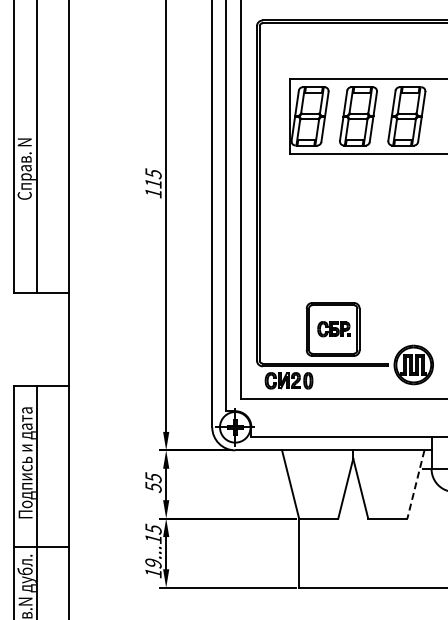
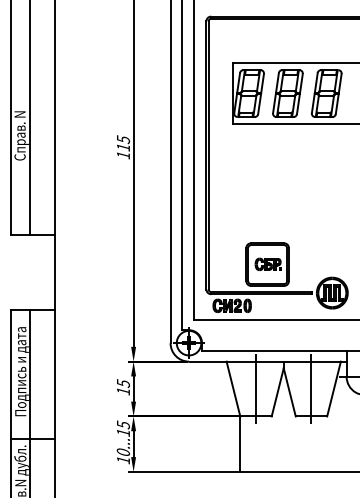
line: (318, 483) -> (255, 388), added
line: (387, 483) -> (311, 388), added
line: (415, 484) -> (333, 389), dashed -> solid
text: (153, 486) -> (123, 390), 55 -> 15
text: (153, 563) -> (123, 452), 19...15 -> 10...15

